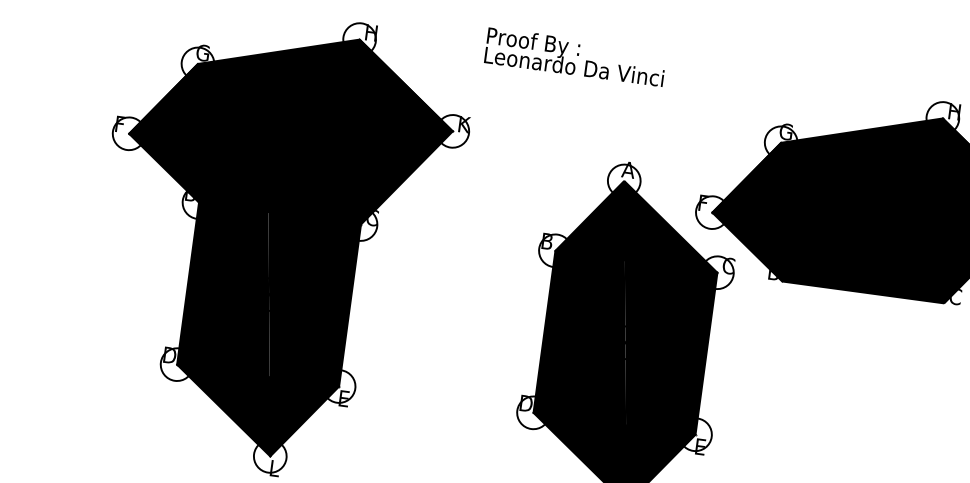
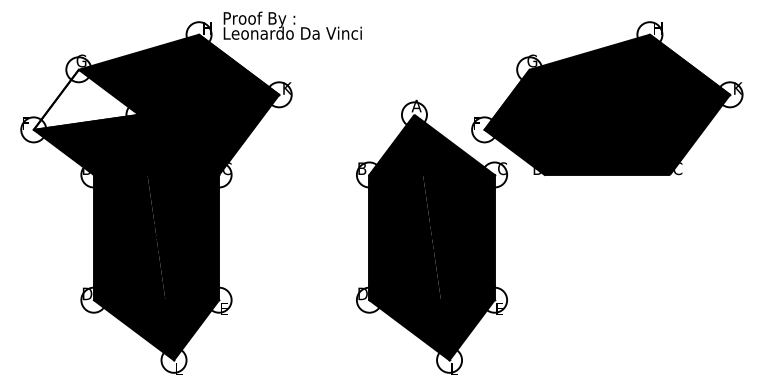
text: (575, 56) -> (292, 25), moved
fill: (201, 103) -> (85, 99), removed

